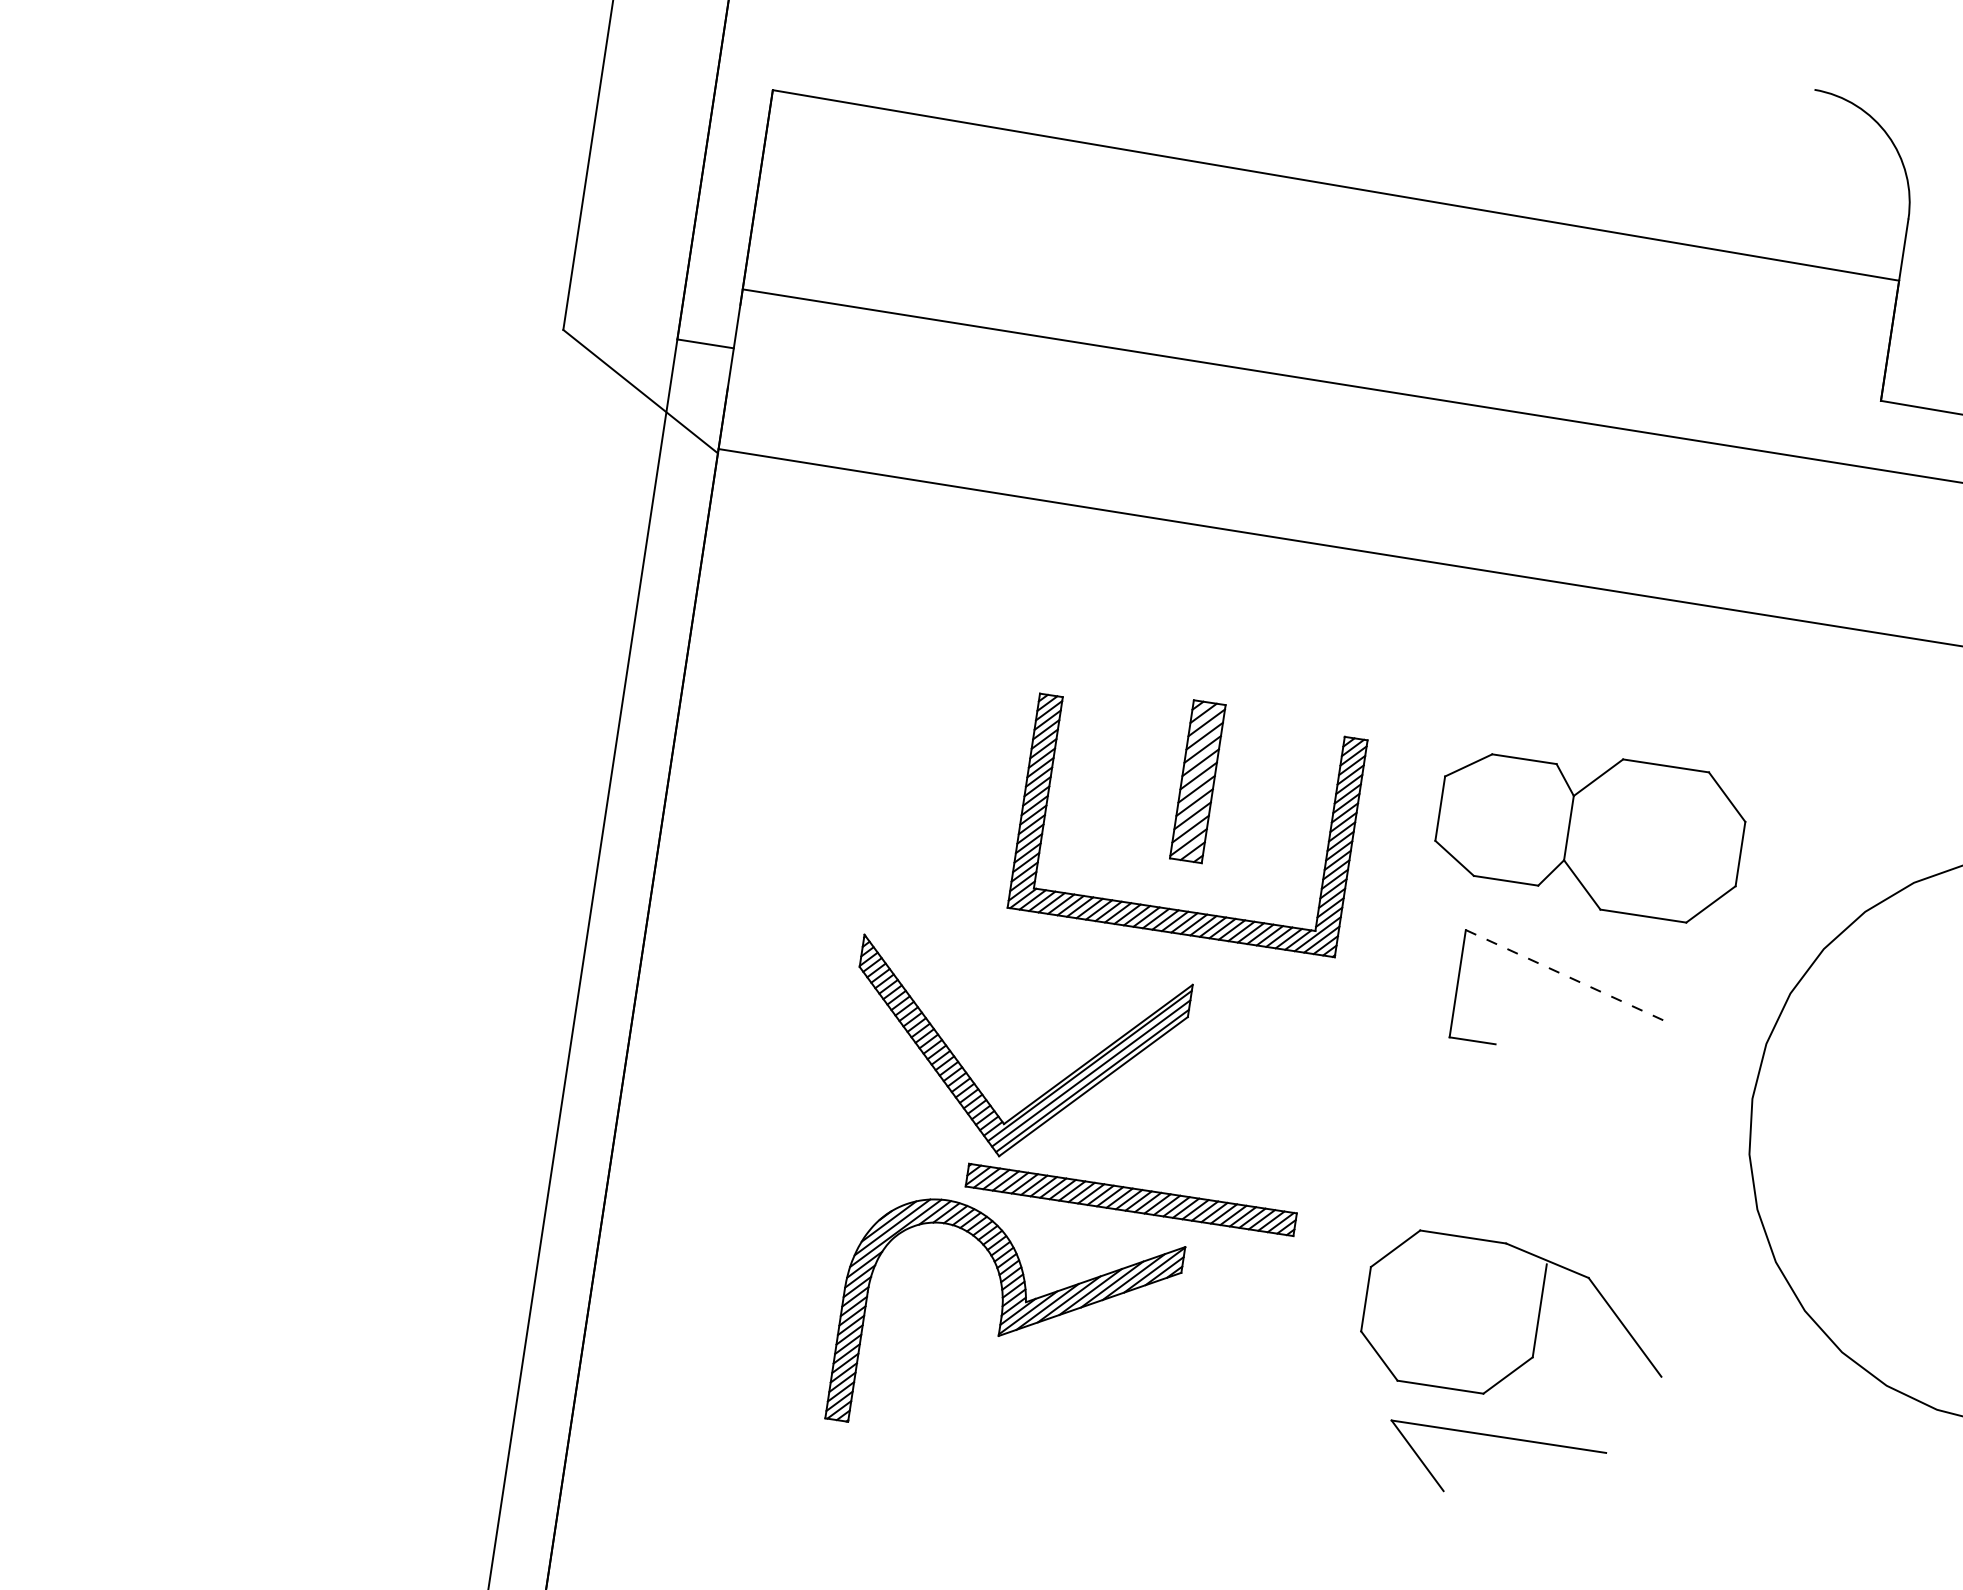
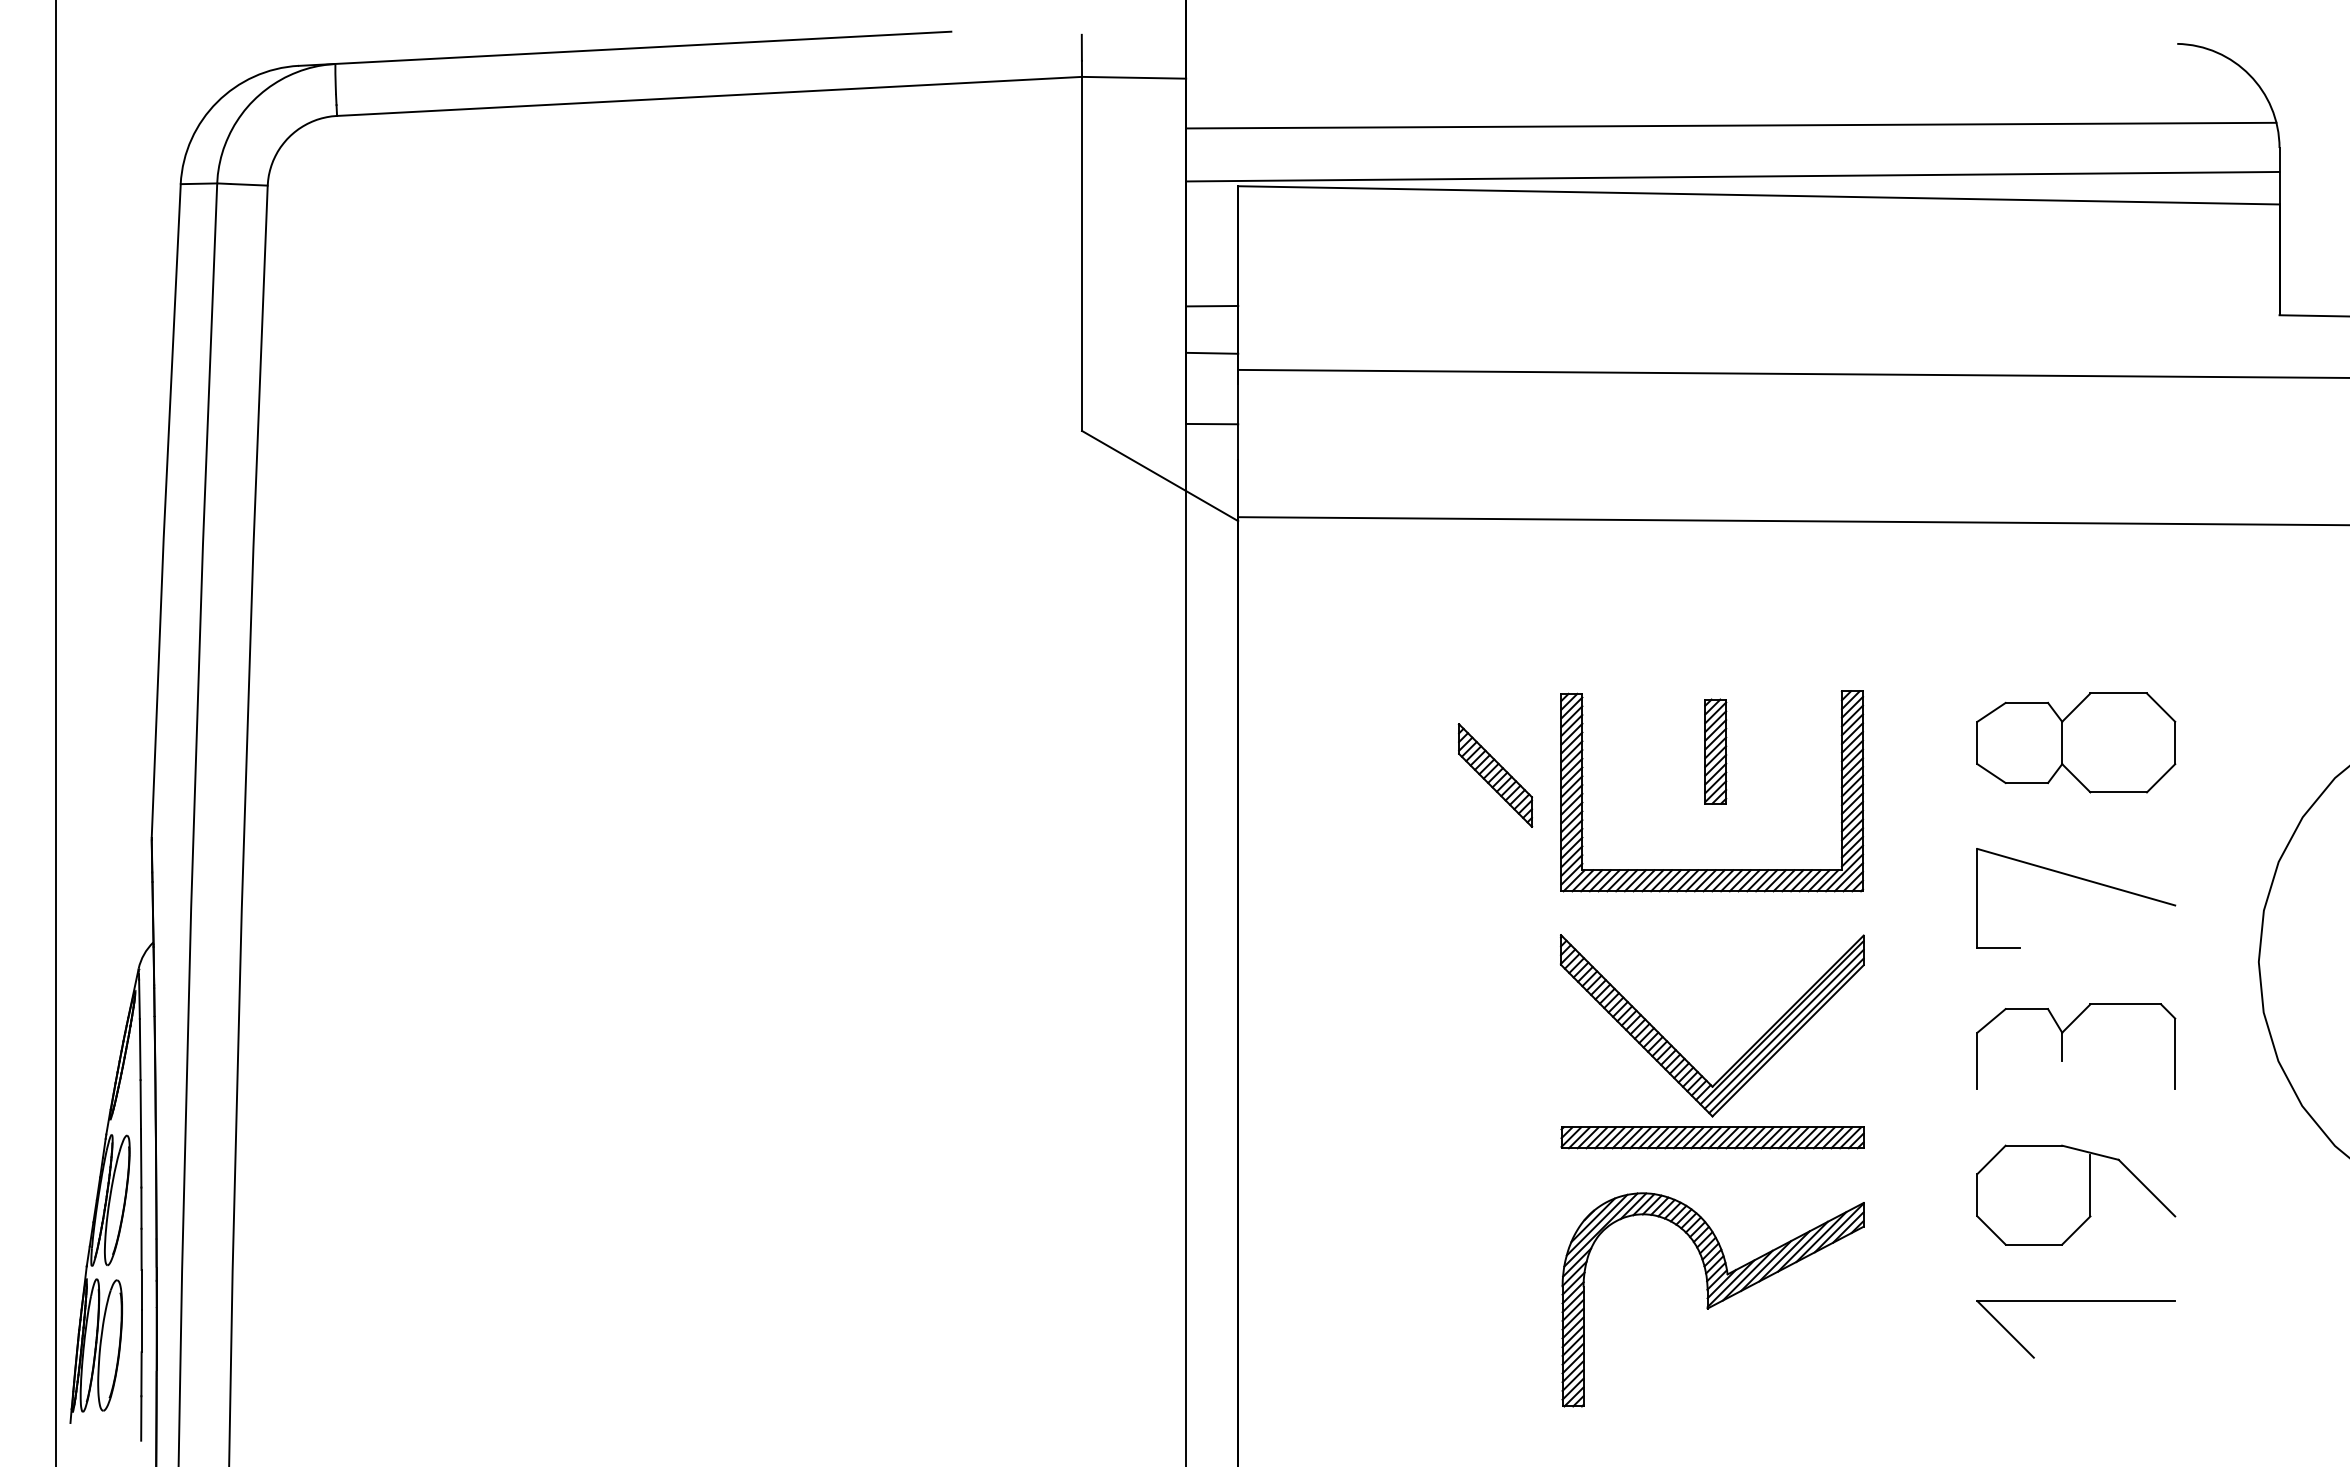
line: (1317, 105) -> (1731, 125), added
line: (1310, 160) -> (1732, 176), added
line: (725, 215) -> (1212, 305), added
line: (717, 266) -> (1212, 352), added
part: (955, 771) -> (1495, 775), added
part: (1197, 781) -> (1715, 751), size x0.71
part: (1590, 830) -> (2076, 742), size x0.71
line: (1568, 977) -> (2076, 877), dashed -> solid
part: (975, 1083) -> (1681, 1054), moved
part: (1525, 1158) -> (2062, 1046), added
part: (1516, 1321) -> (2076, 1194), size x0.71
part: (1005, 1326) -> (1712, 1299), moved

